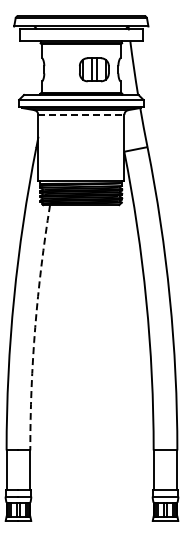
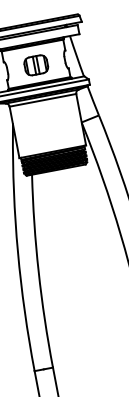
part: (94, 69) -> (36, 65), moved
line: (81, 114) -> (43, 99), dashed -> solid
arc: (35, 327) -> (38, 271), dashed -> solid

